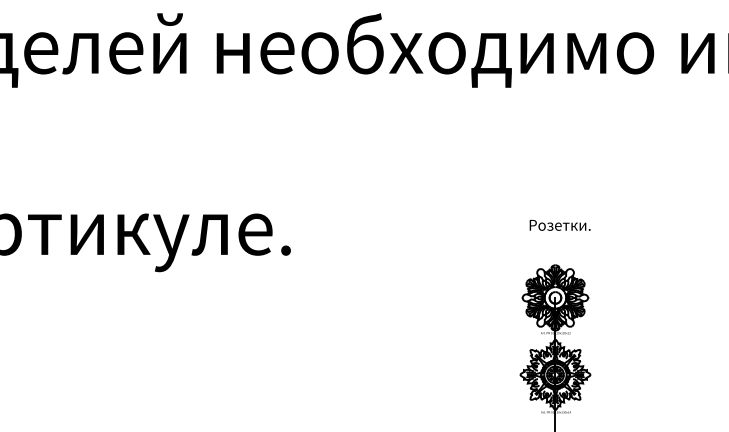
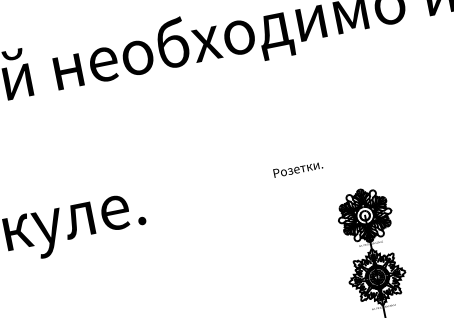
text: (559, 225) -> (297, 169), moved

